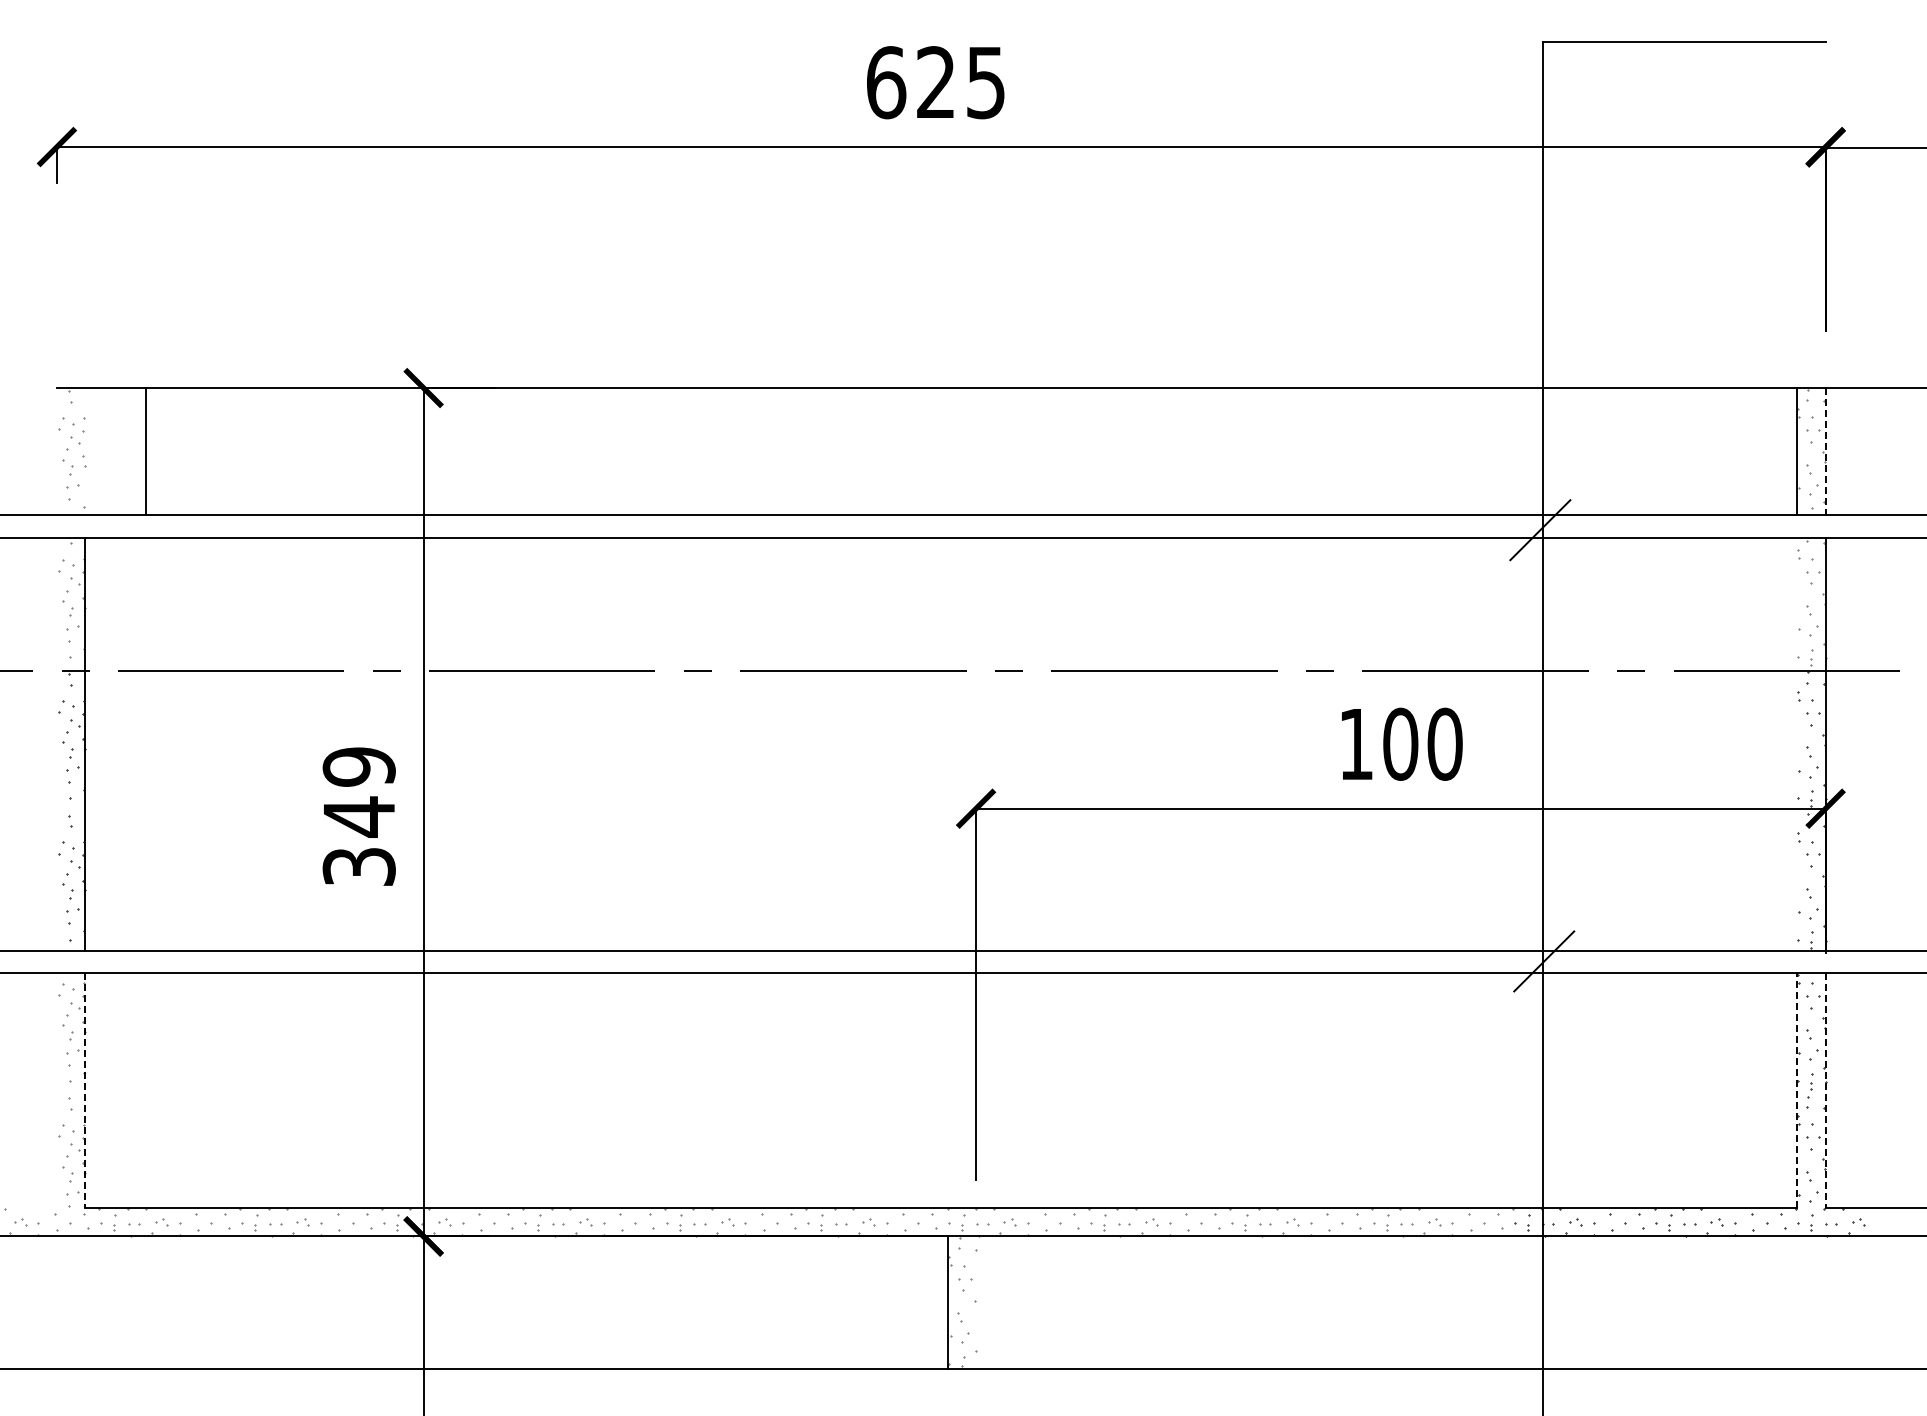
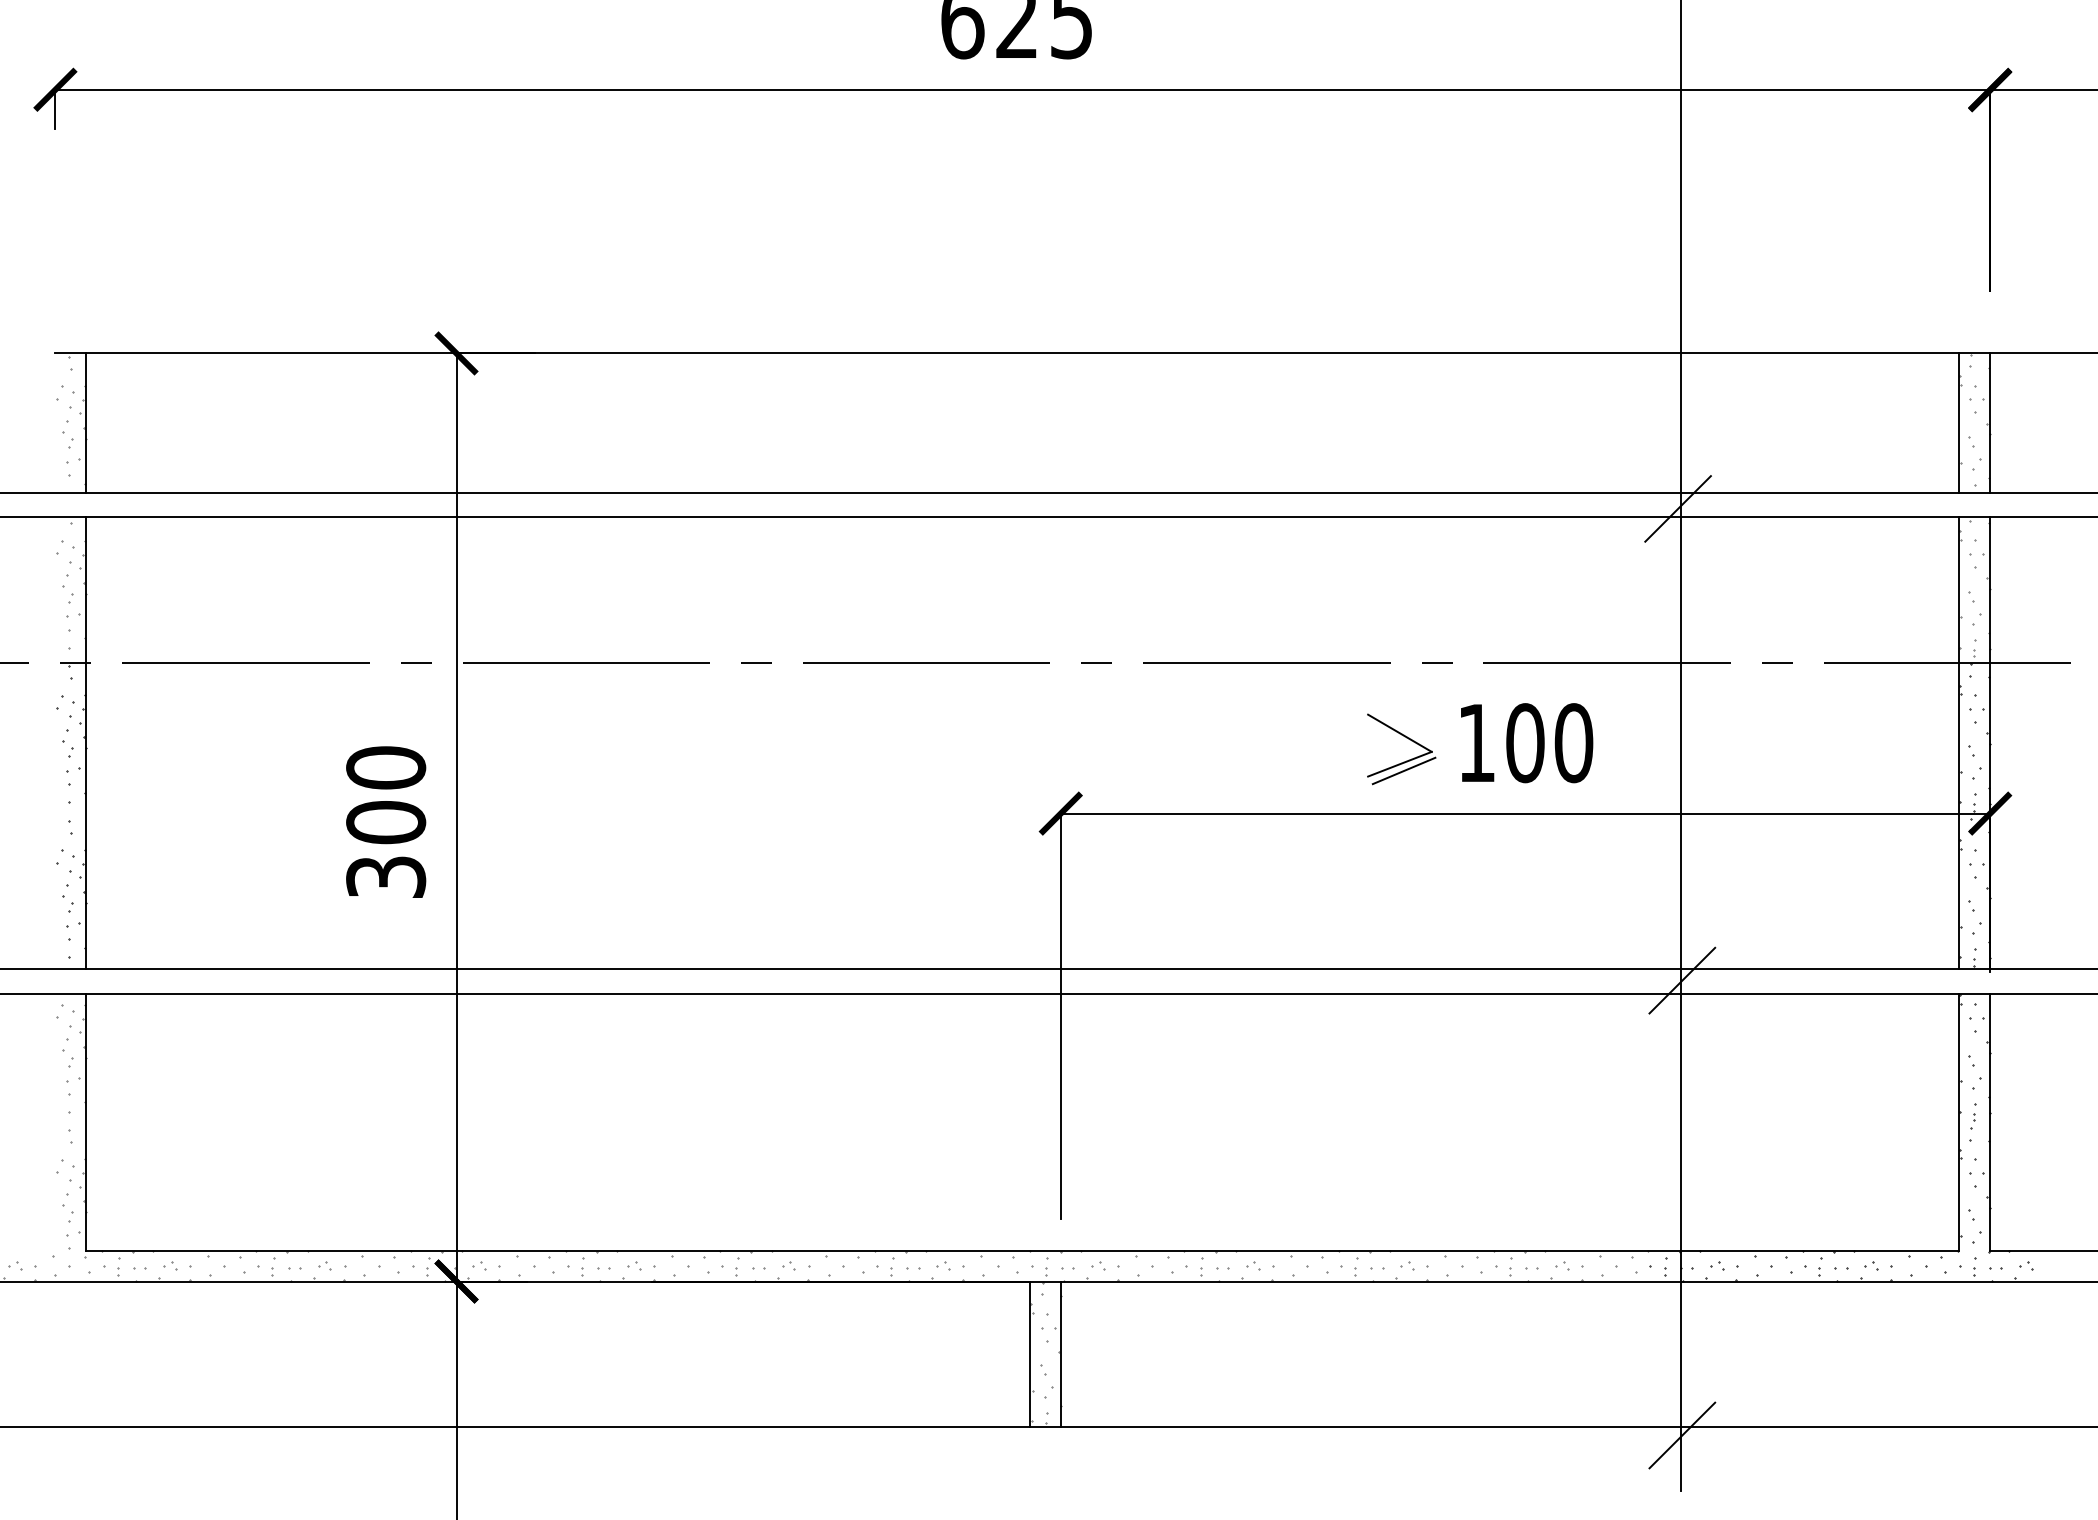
line: (146, 451) -> (86, 422), moved
line: (1825, 451) -> (1990, 422), dashed -> solid
part: (1292, 740) -> (1406, 738), added
line: (1797, 743) -> (1959, 742), added
text: (358, 792) -> (385, 795), 349 -> 300
line: (1797, 1090) -> (1959, 1121), dashed -> solid
line: (85, 1091) -> (86, 1122), dashed -> solid
line: (1825, 1091) -> (1990, 1122), dashed -> solid
line: (976, 1302) -> (1061, 1353), added
line: (1544, 1377) -> (1682, 1435), added

